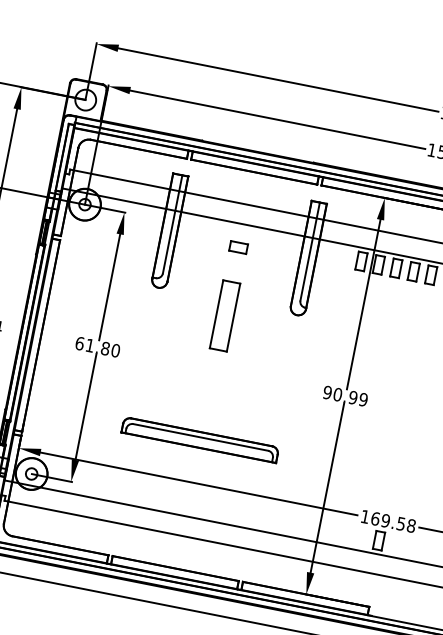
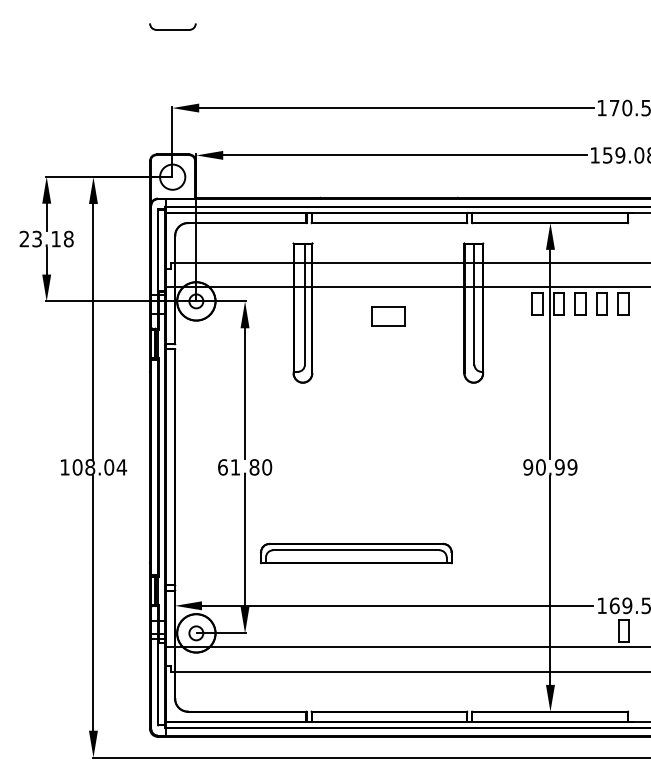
part: (238, 247) -> (388, 315), size x1.6
part: (224, 315) -> (388, 400), removed
part: (200, 440) -> (356, 553), moved

